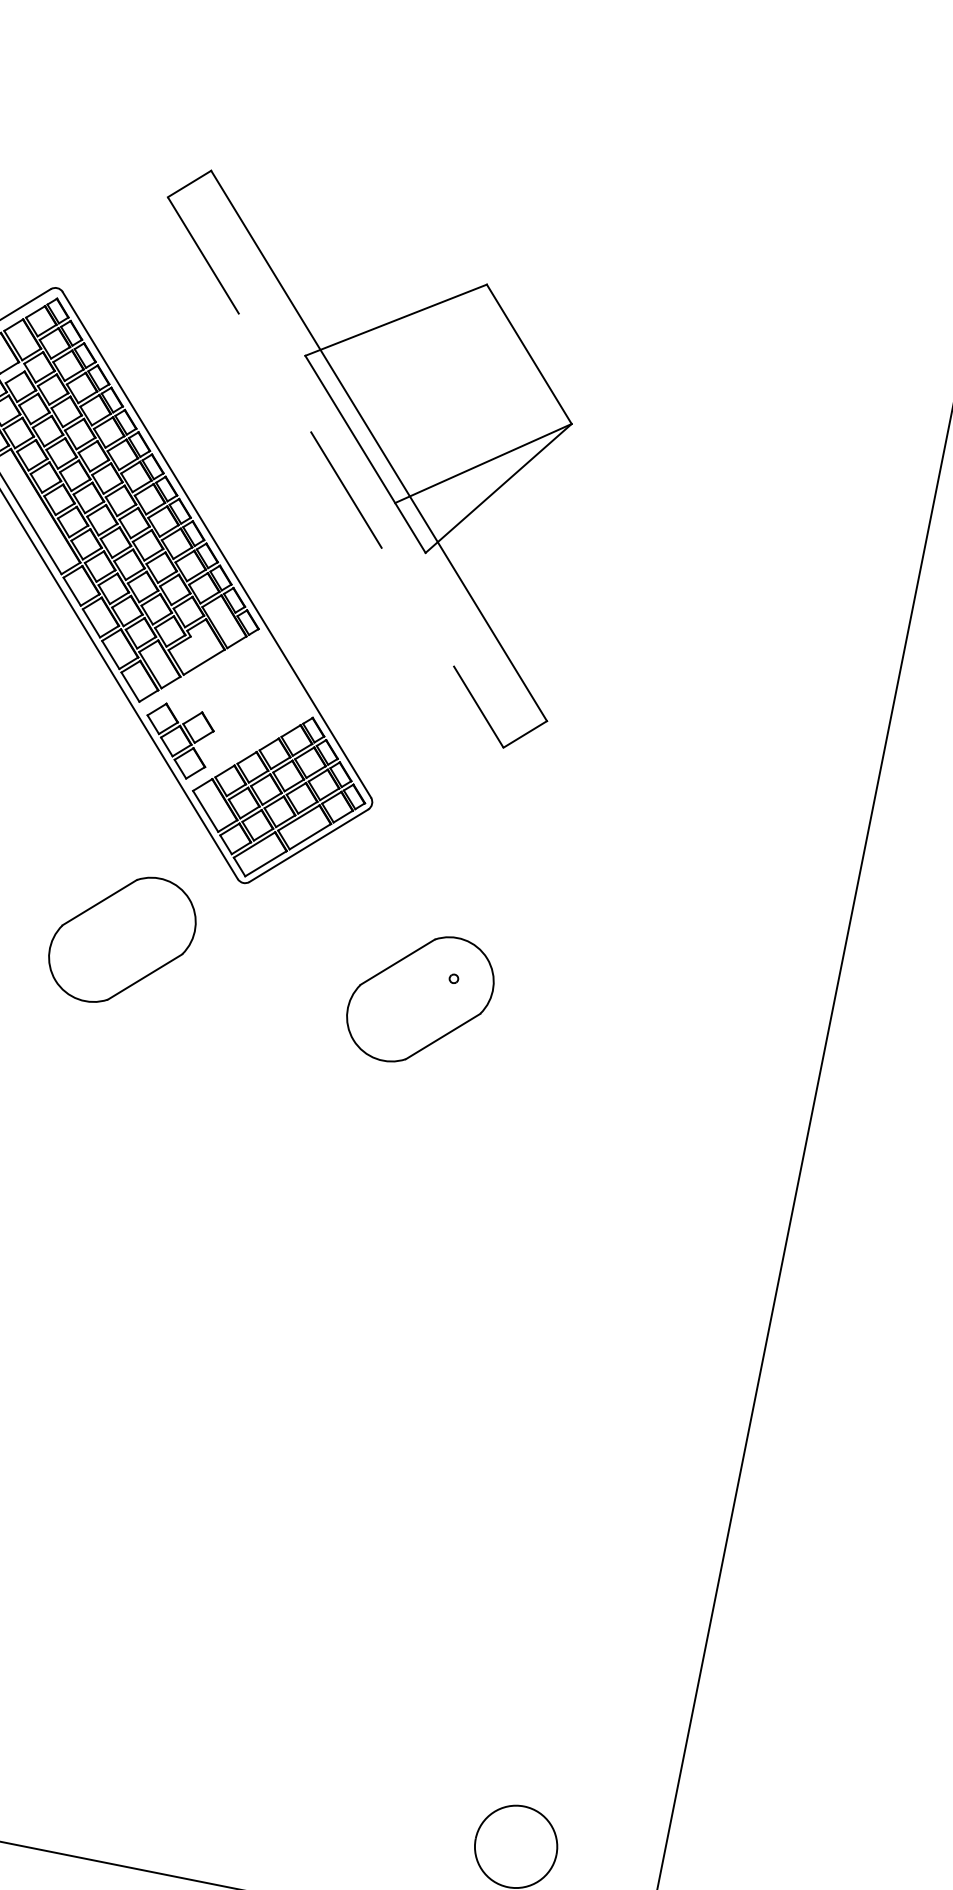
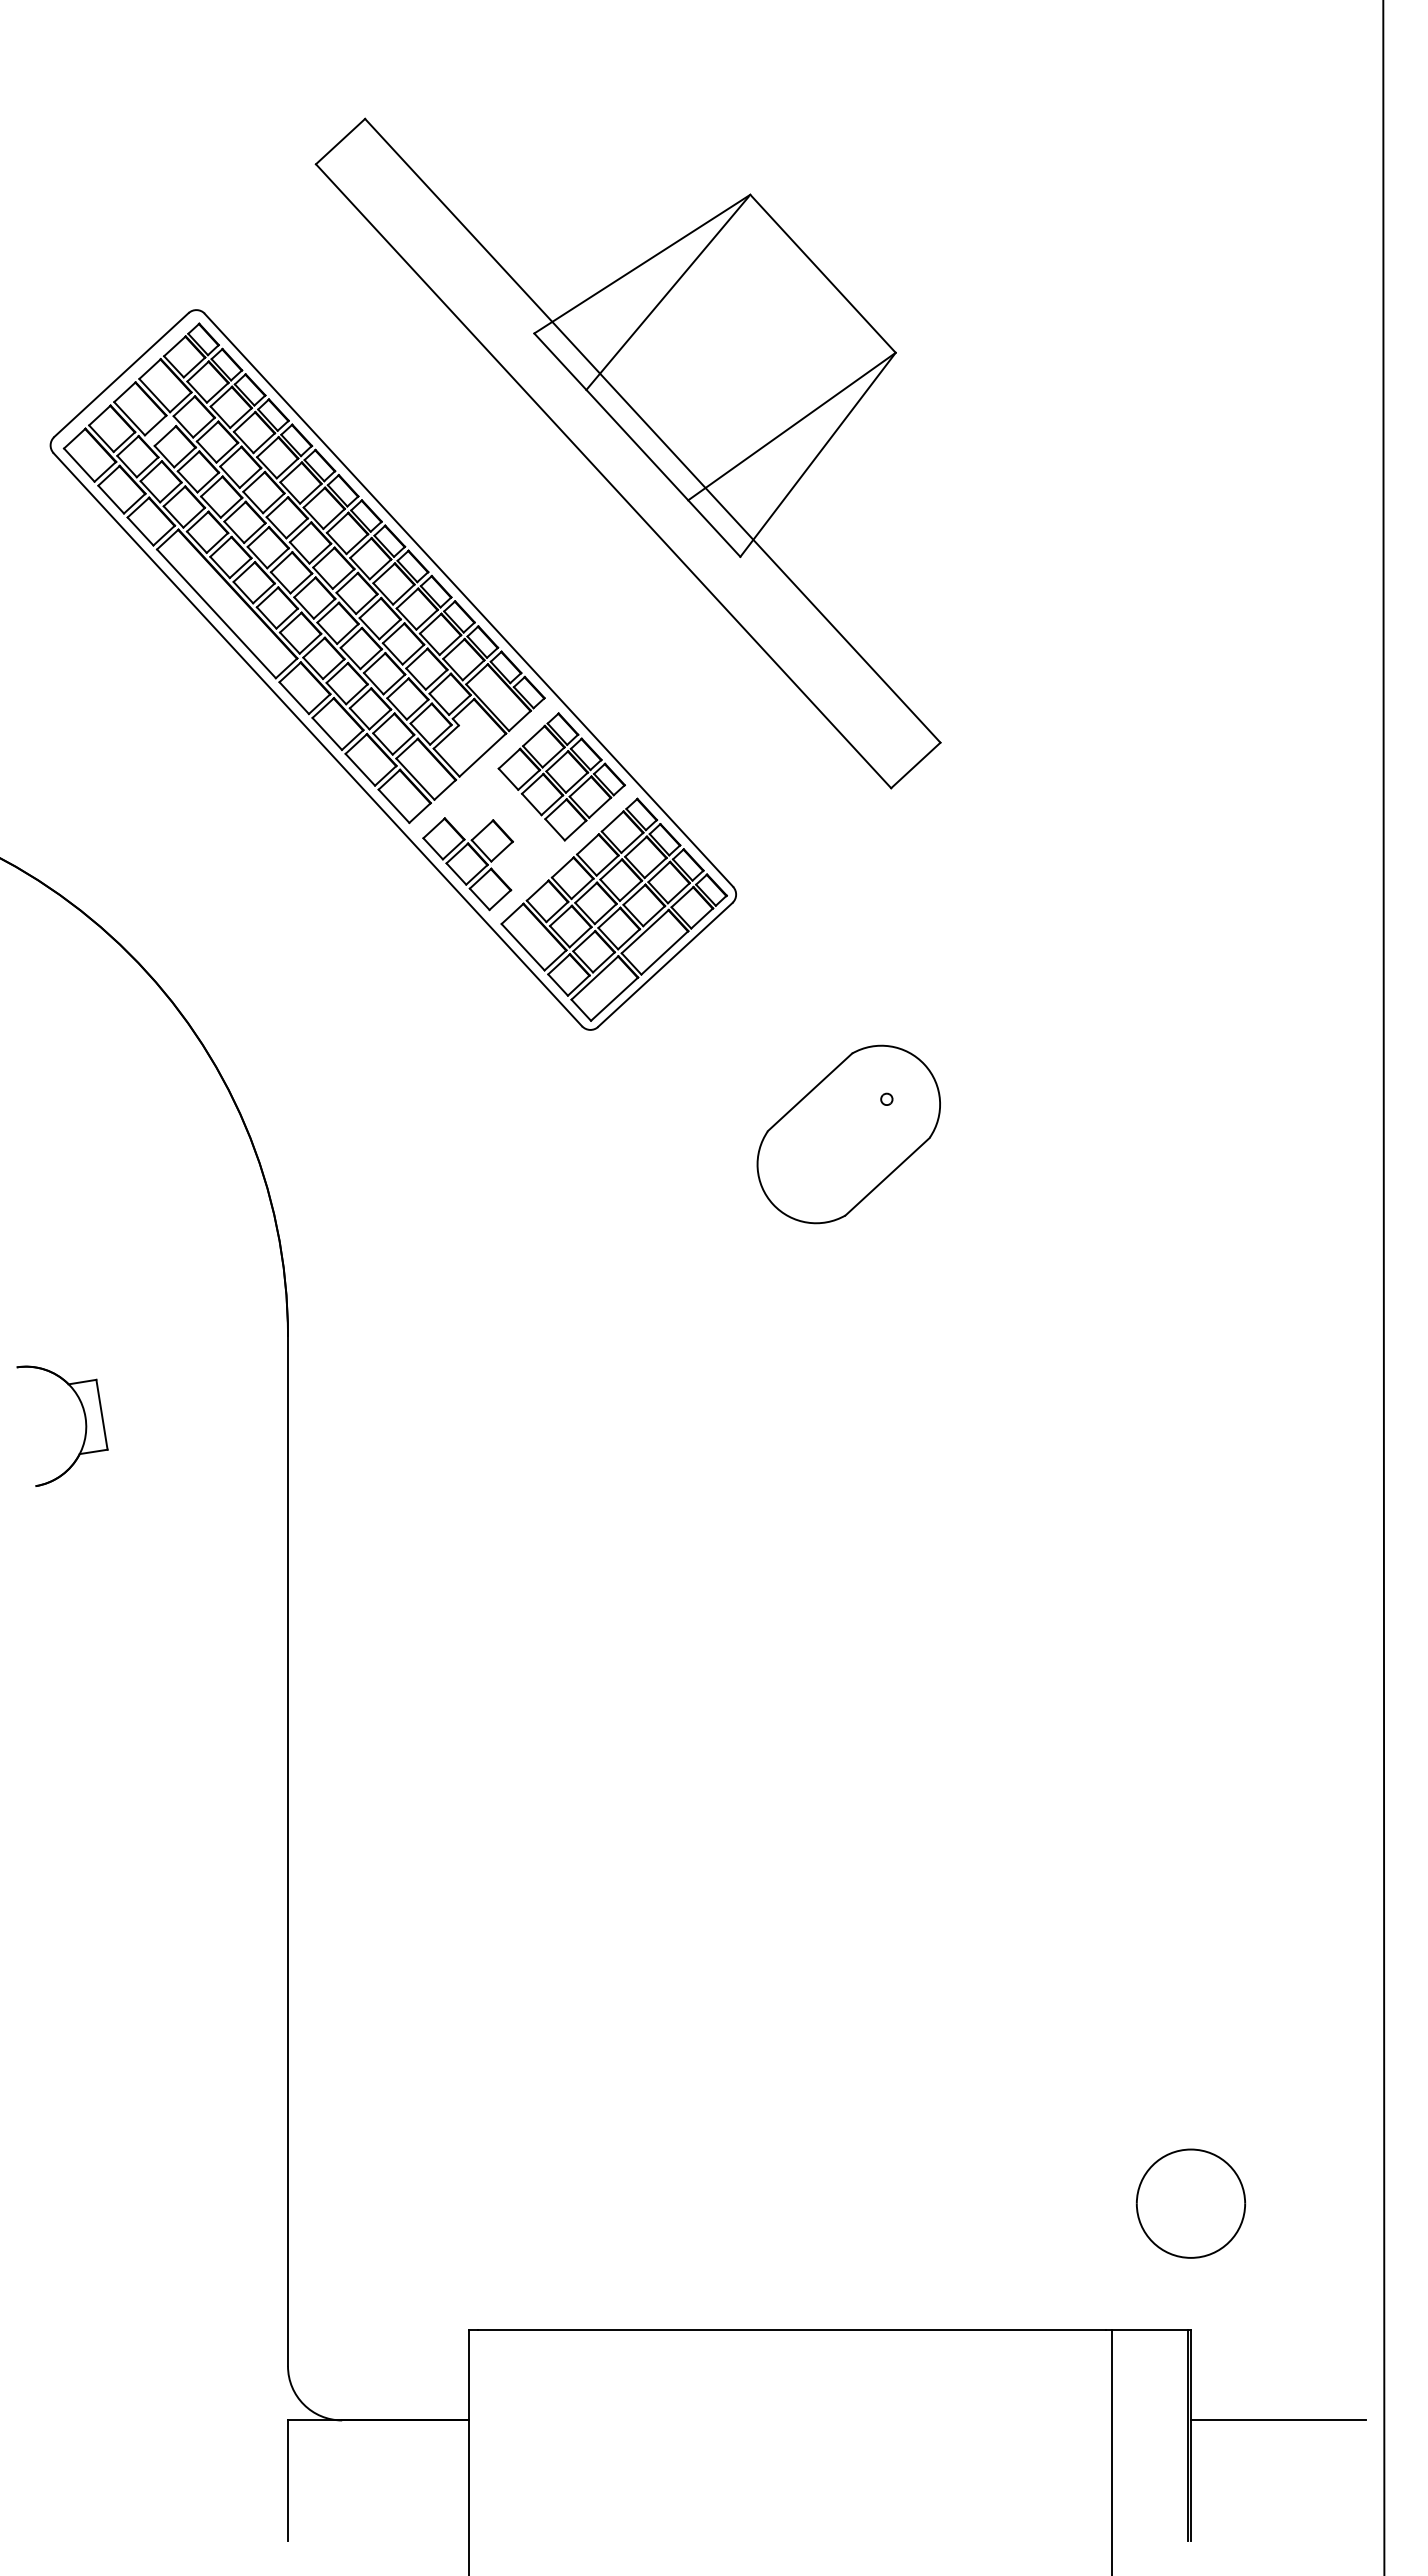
line: (410, 345) -> (667, 293), added
line: (335, 472) -> (603, 476), dashed -> solid
part: (259, 689) -> (561, 776), added
part: (122, 939) -> (448, 1134), removed

